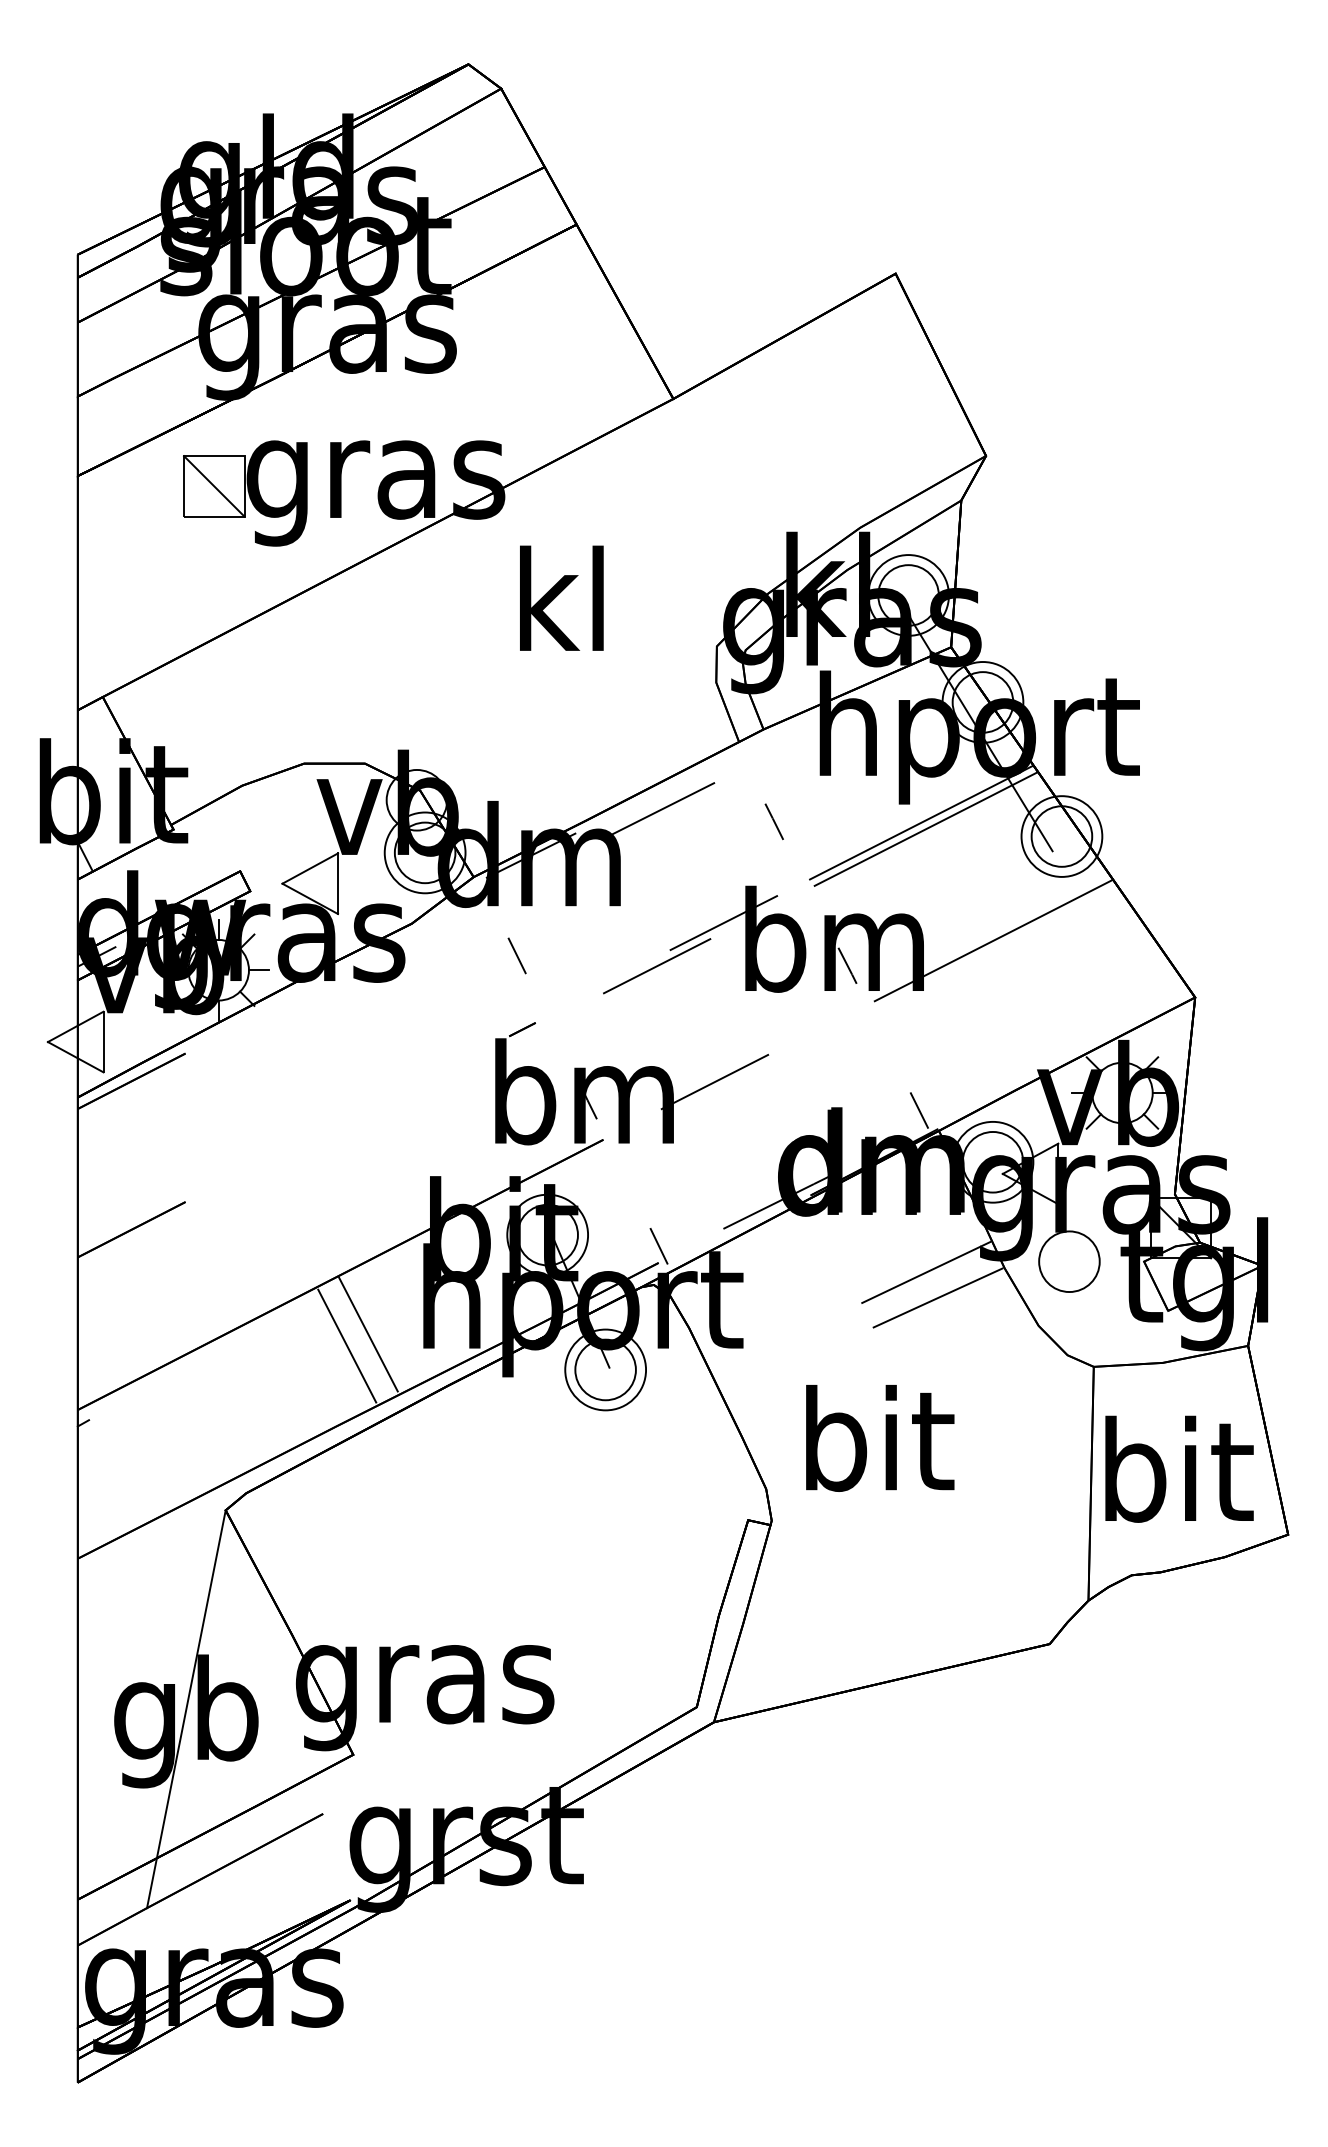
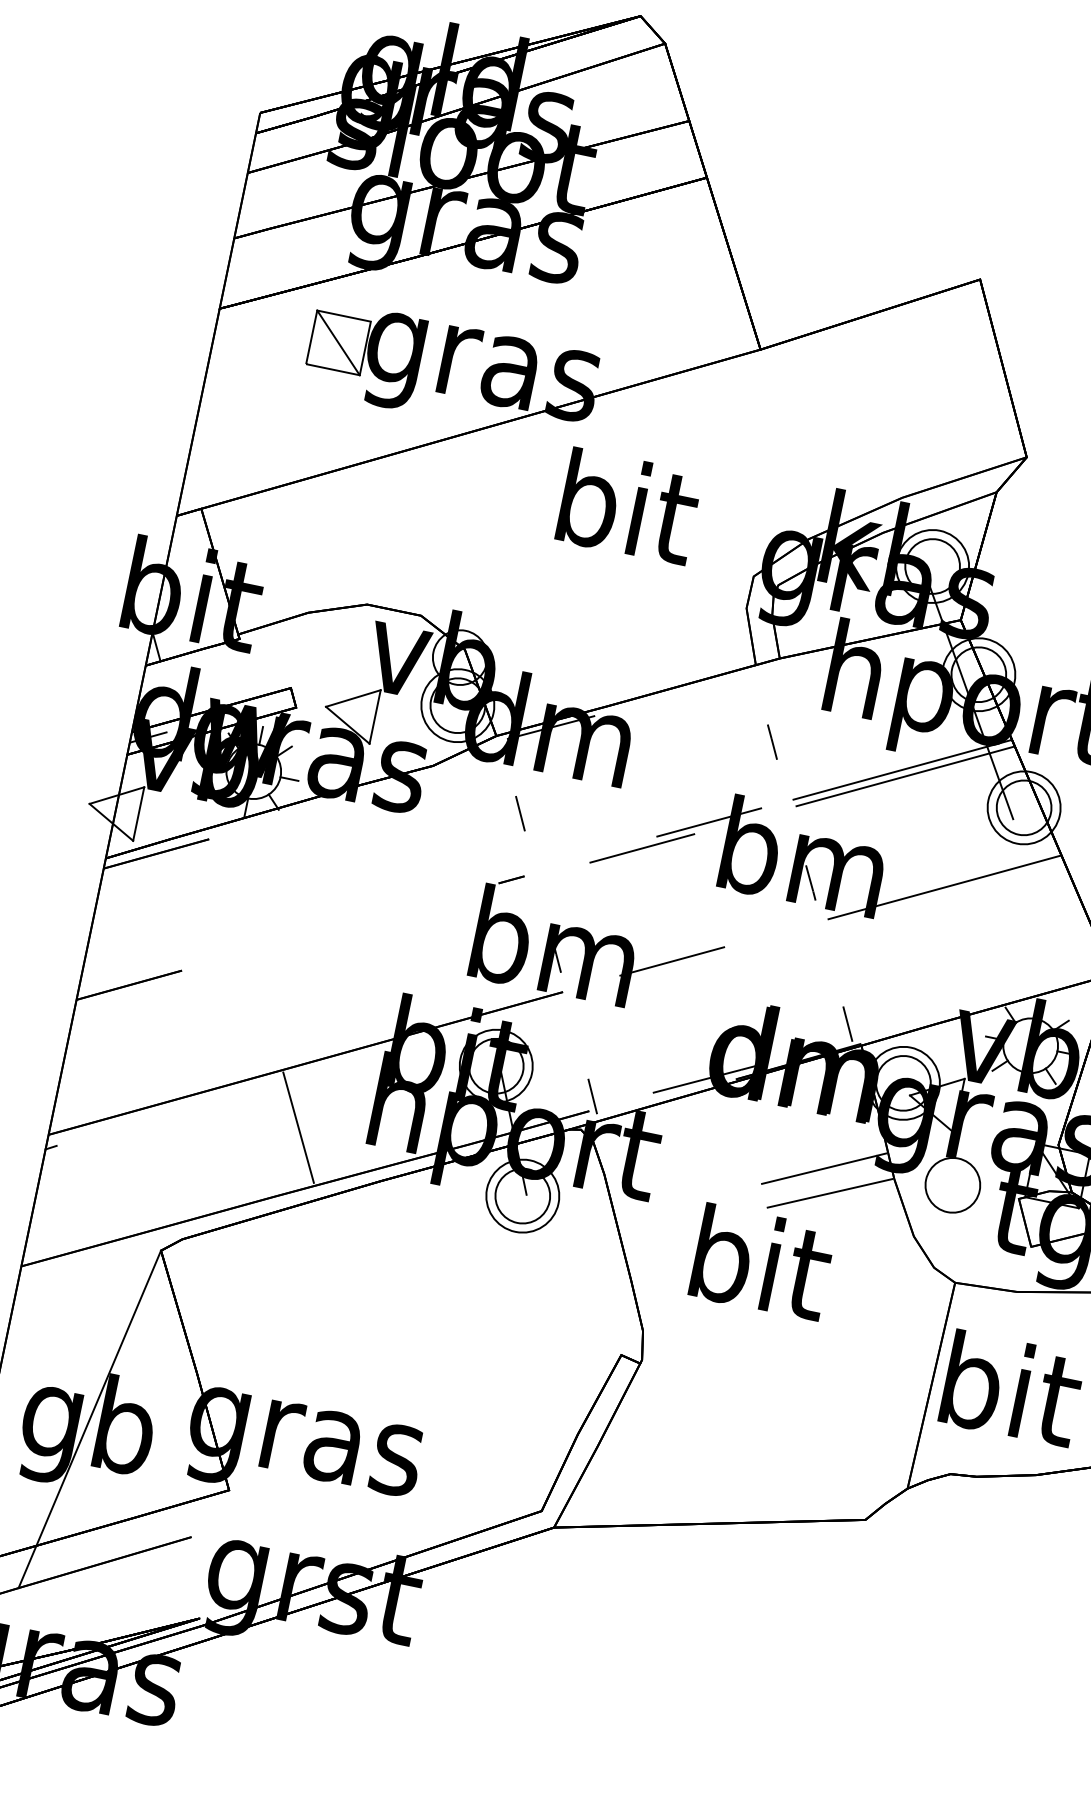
text: (566, 598) -> (629, 506), kl -> bit
line: (660, 809) -> (673, 710), removed
line: (368, 1334) -> (319, 1121), removed
text: (880, 1438) -> (762, 1262), moved

